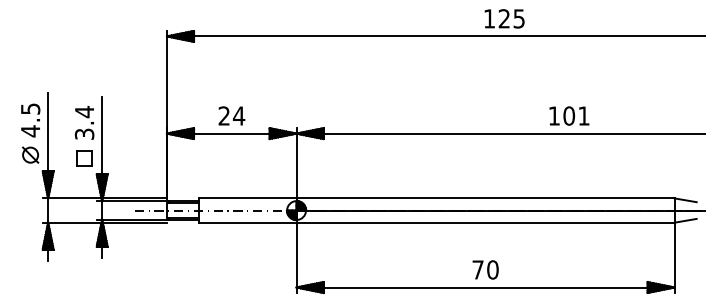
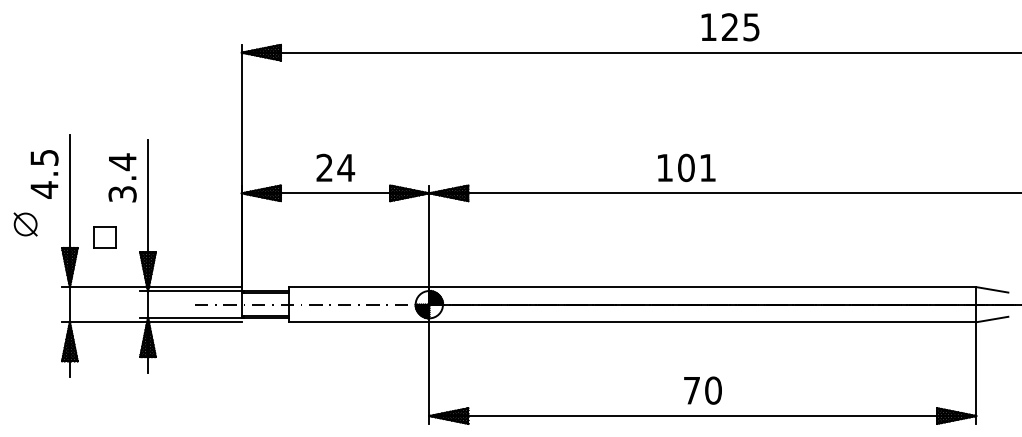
text: (569, 115) -> (686, 167), moved
part: (30, 154) -> (25, 223), moved
part: (84, 158) -> (105, 238), moved

